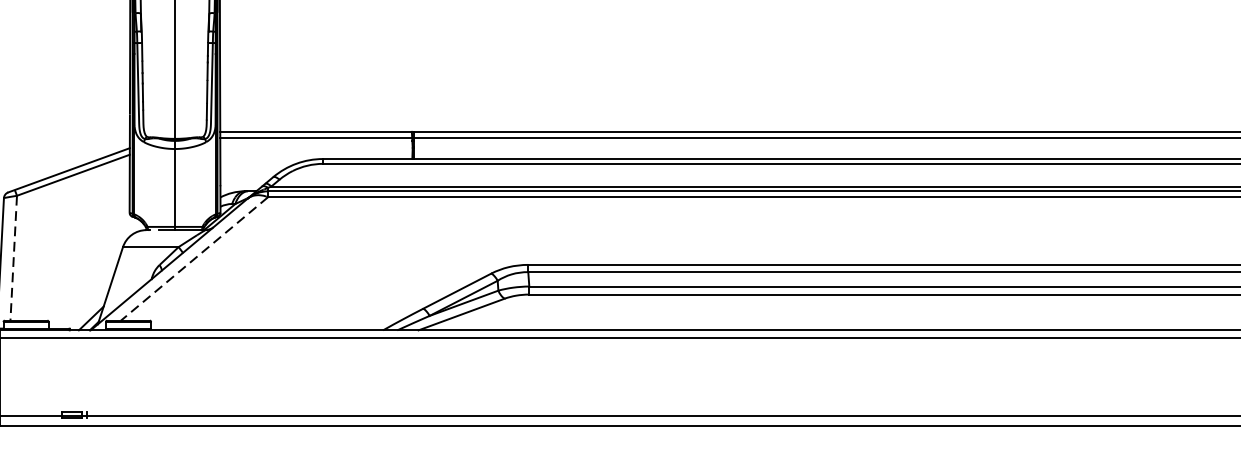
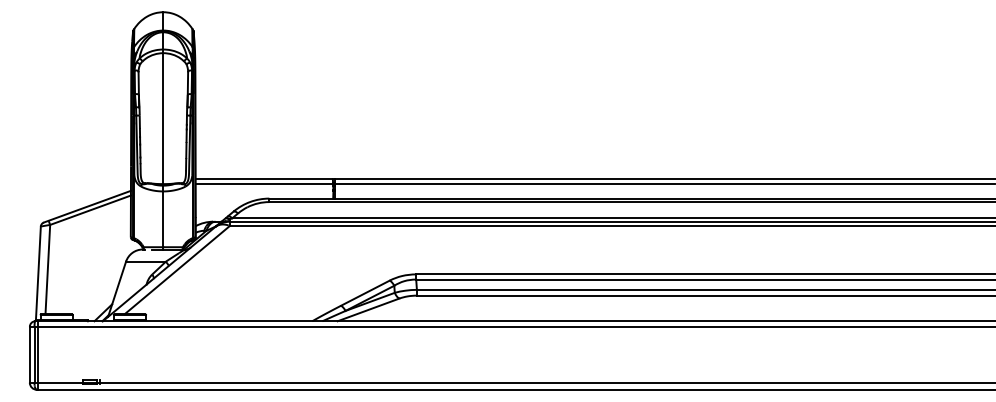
line: (13, 258) -> (47, 269), dashed -> solid
line: (194, 259) -> (177, 270), dashed -> solid

